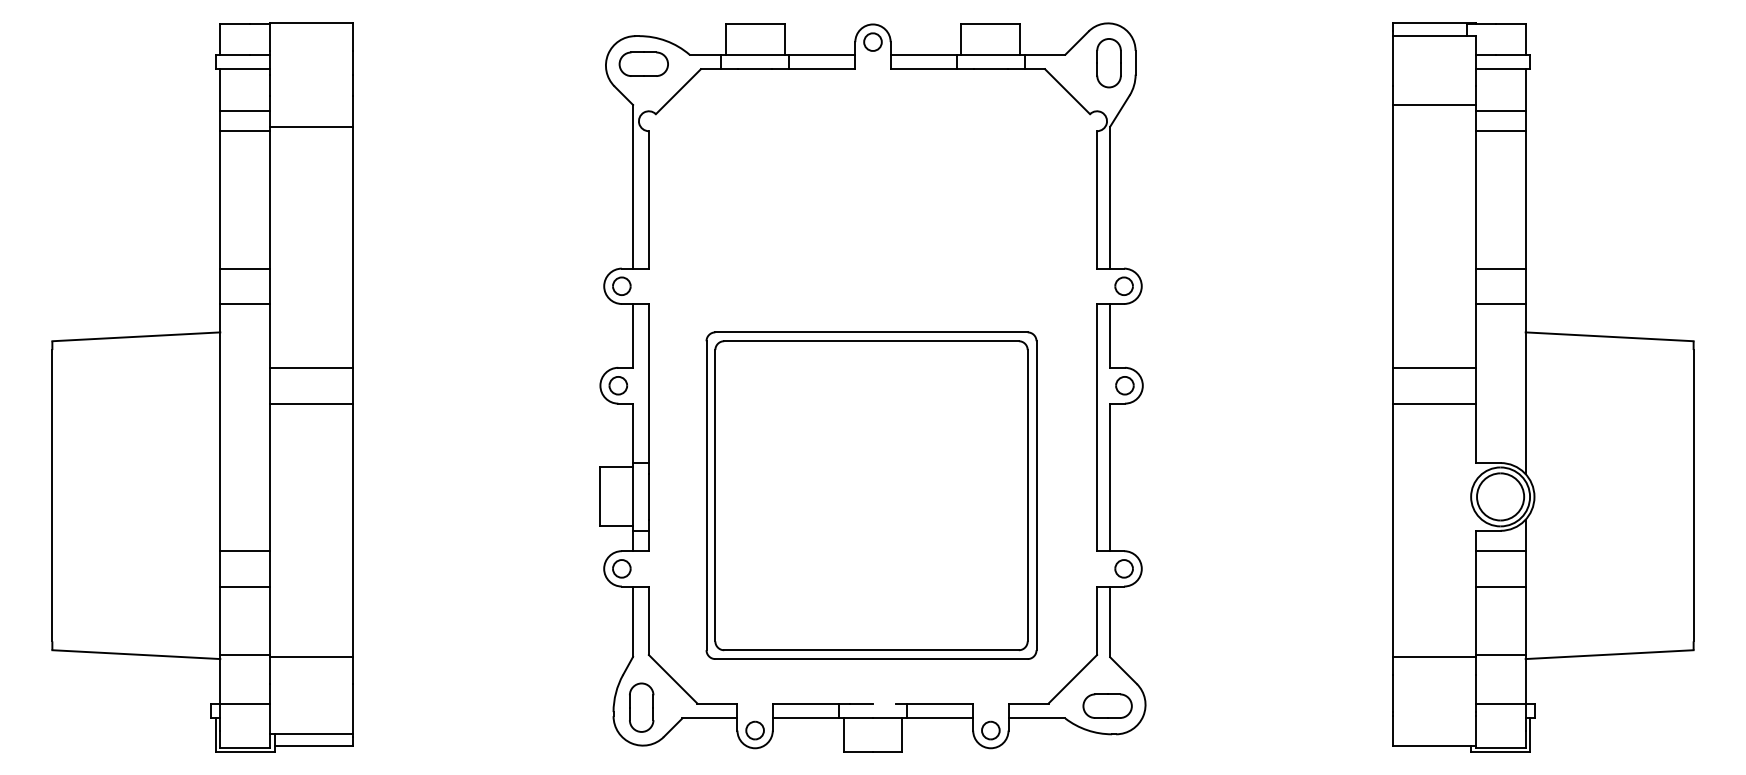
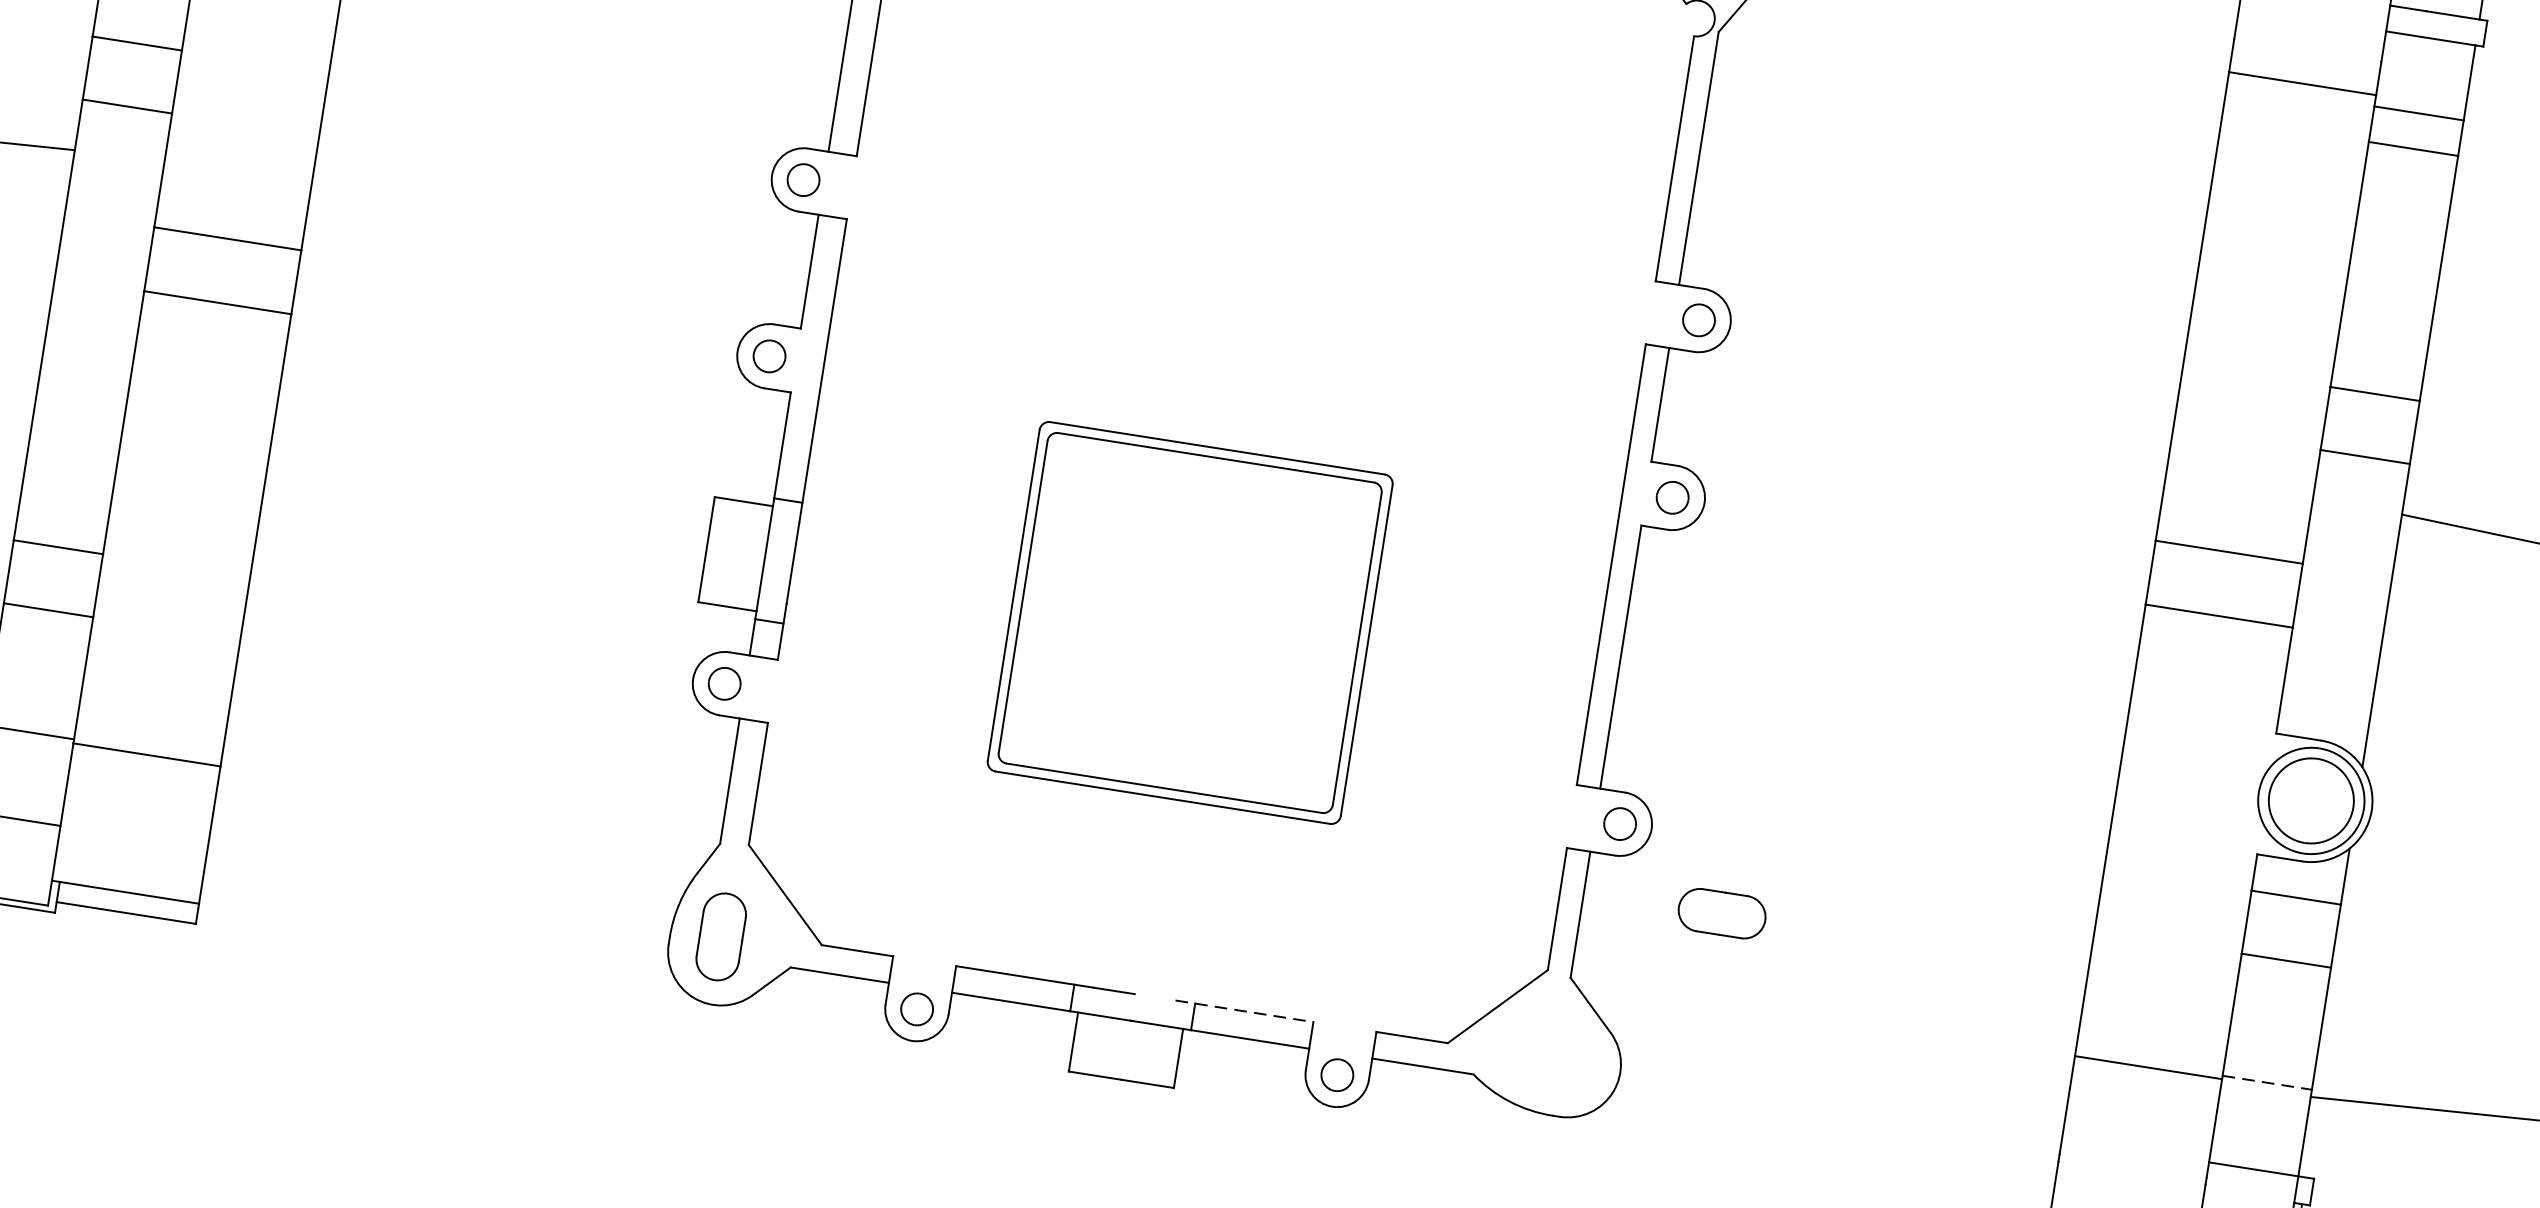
part: (871, 495) -> (1190, 622), size x0.6
line: (1501, 655) -> (2268, 1083), solid -> dashed
line: (934, 703) -> (1244, 1011), solid -> dashed
part: (1107, 705) -> (1722, 912), moved

